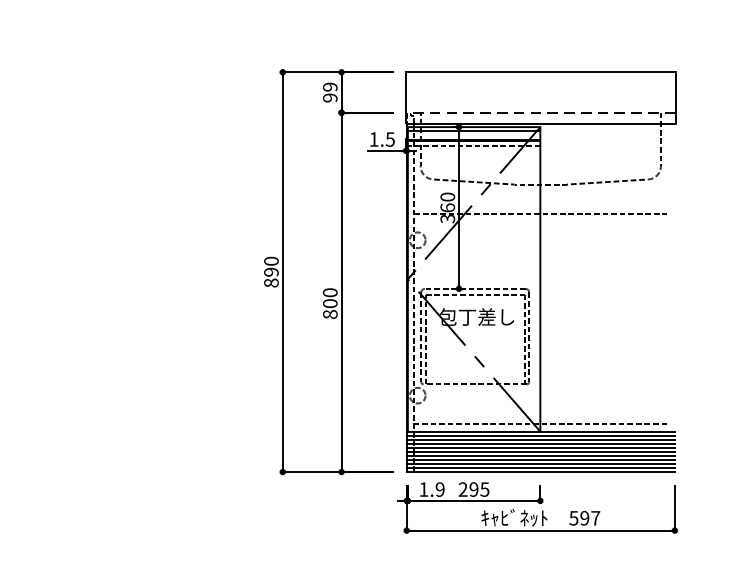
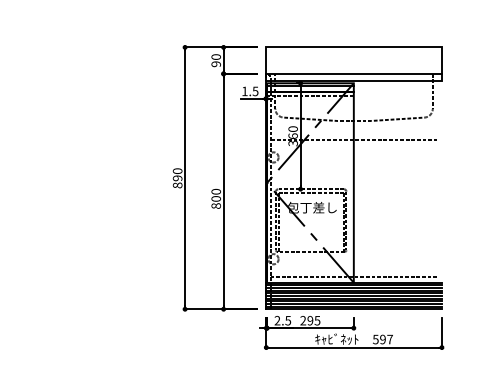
text: (329, 86) -> (215, 56), 99 -> 90
line: (539, 112) -> (353, 73), dashed -> solid
text: (431, 489) -> (282, 320), 1.9 -> 2.5

